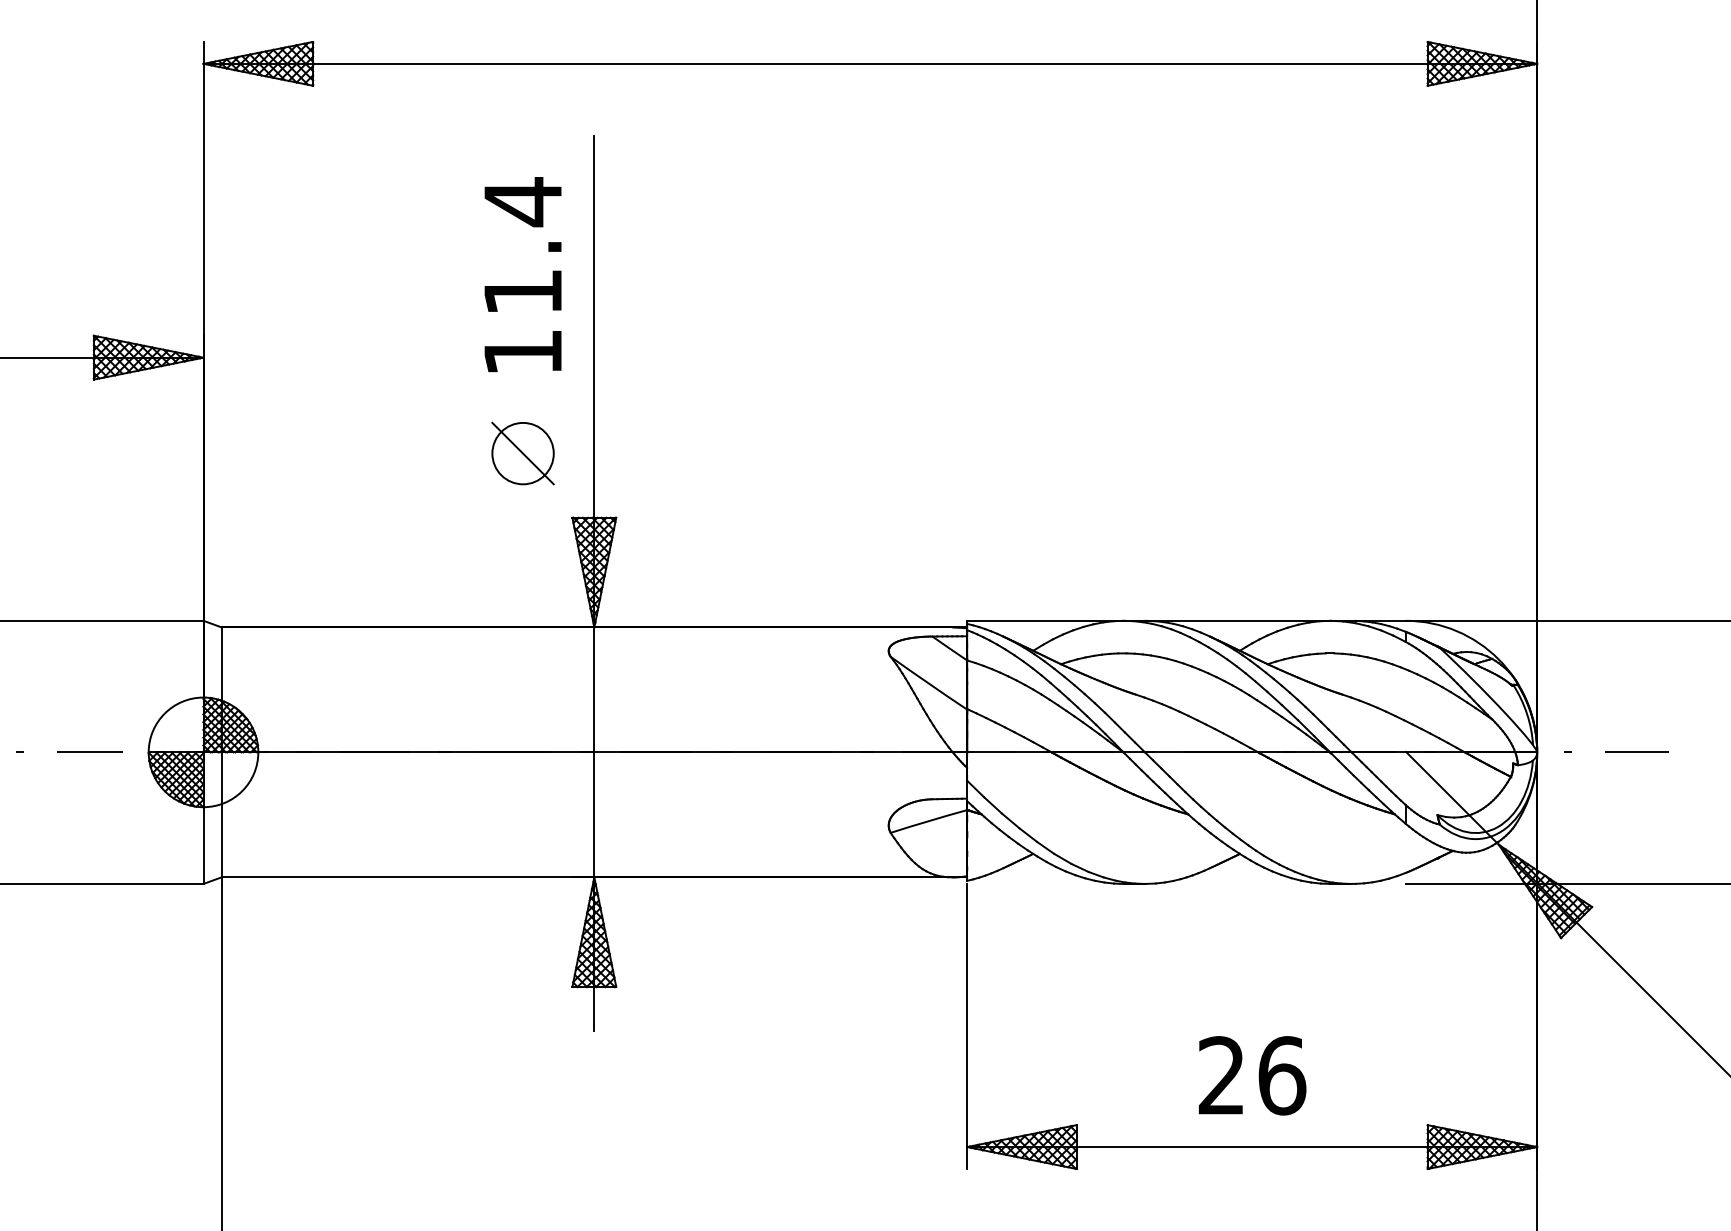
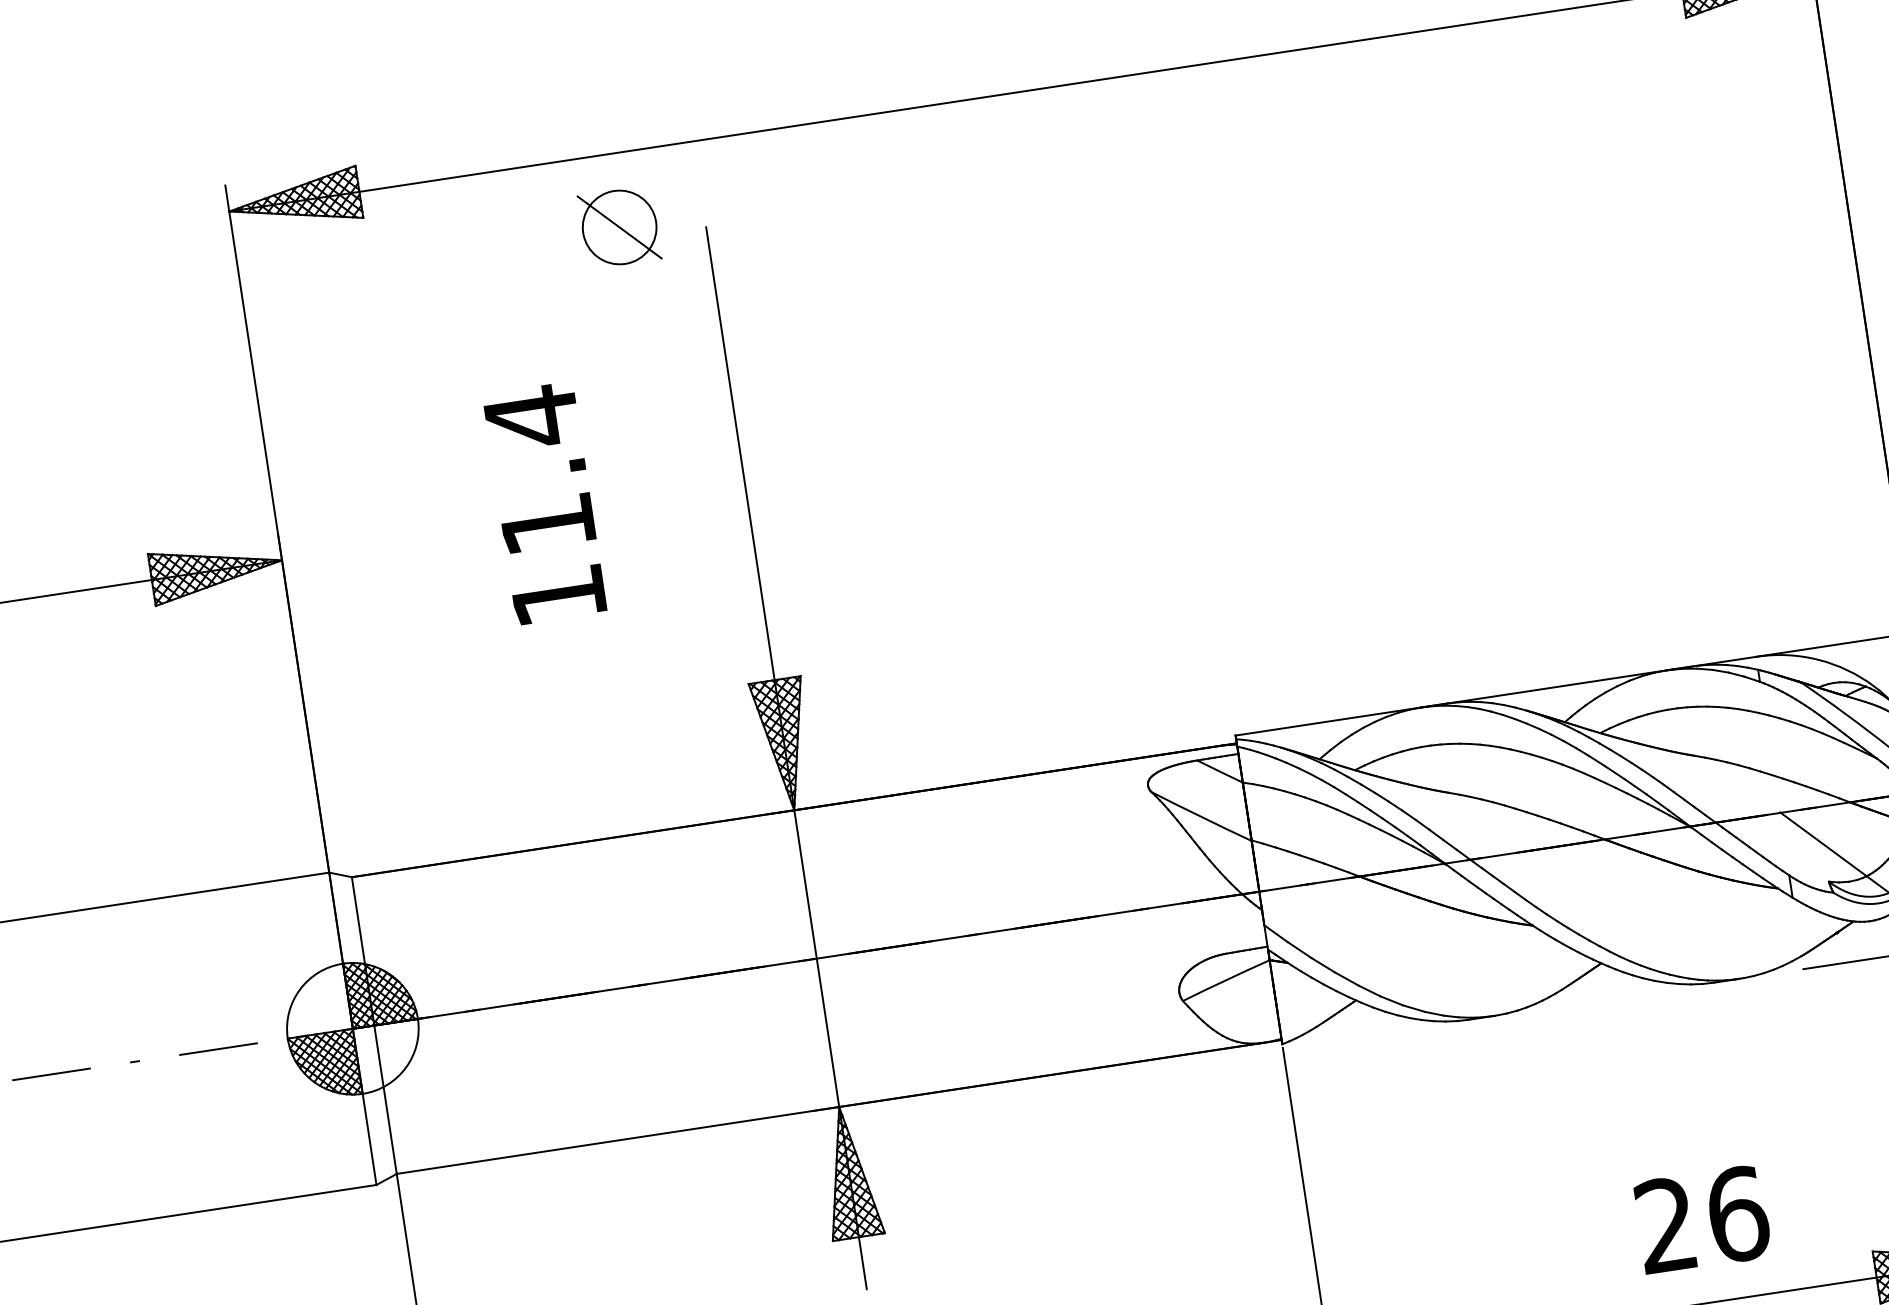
text: (522, 274) -> (544, 503), moved
part: (522, 453) -> (618, 227), moved
text: (1252, 1075) -> (1702, 1219), moved

